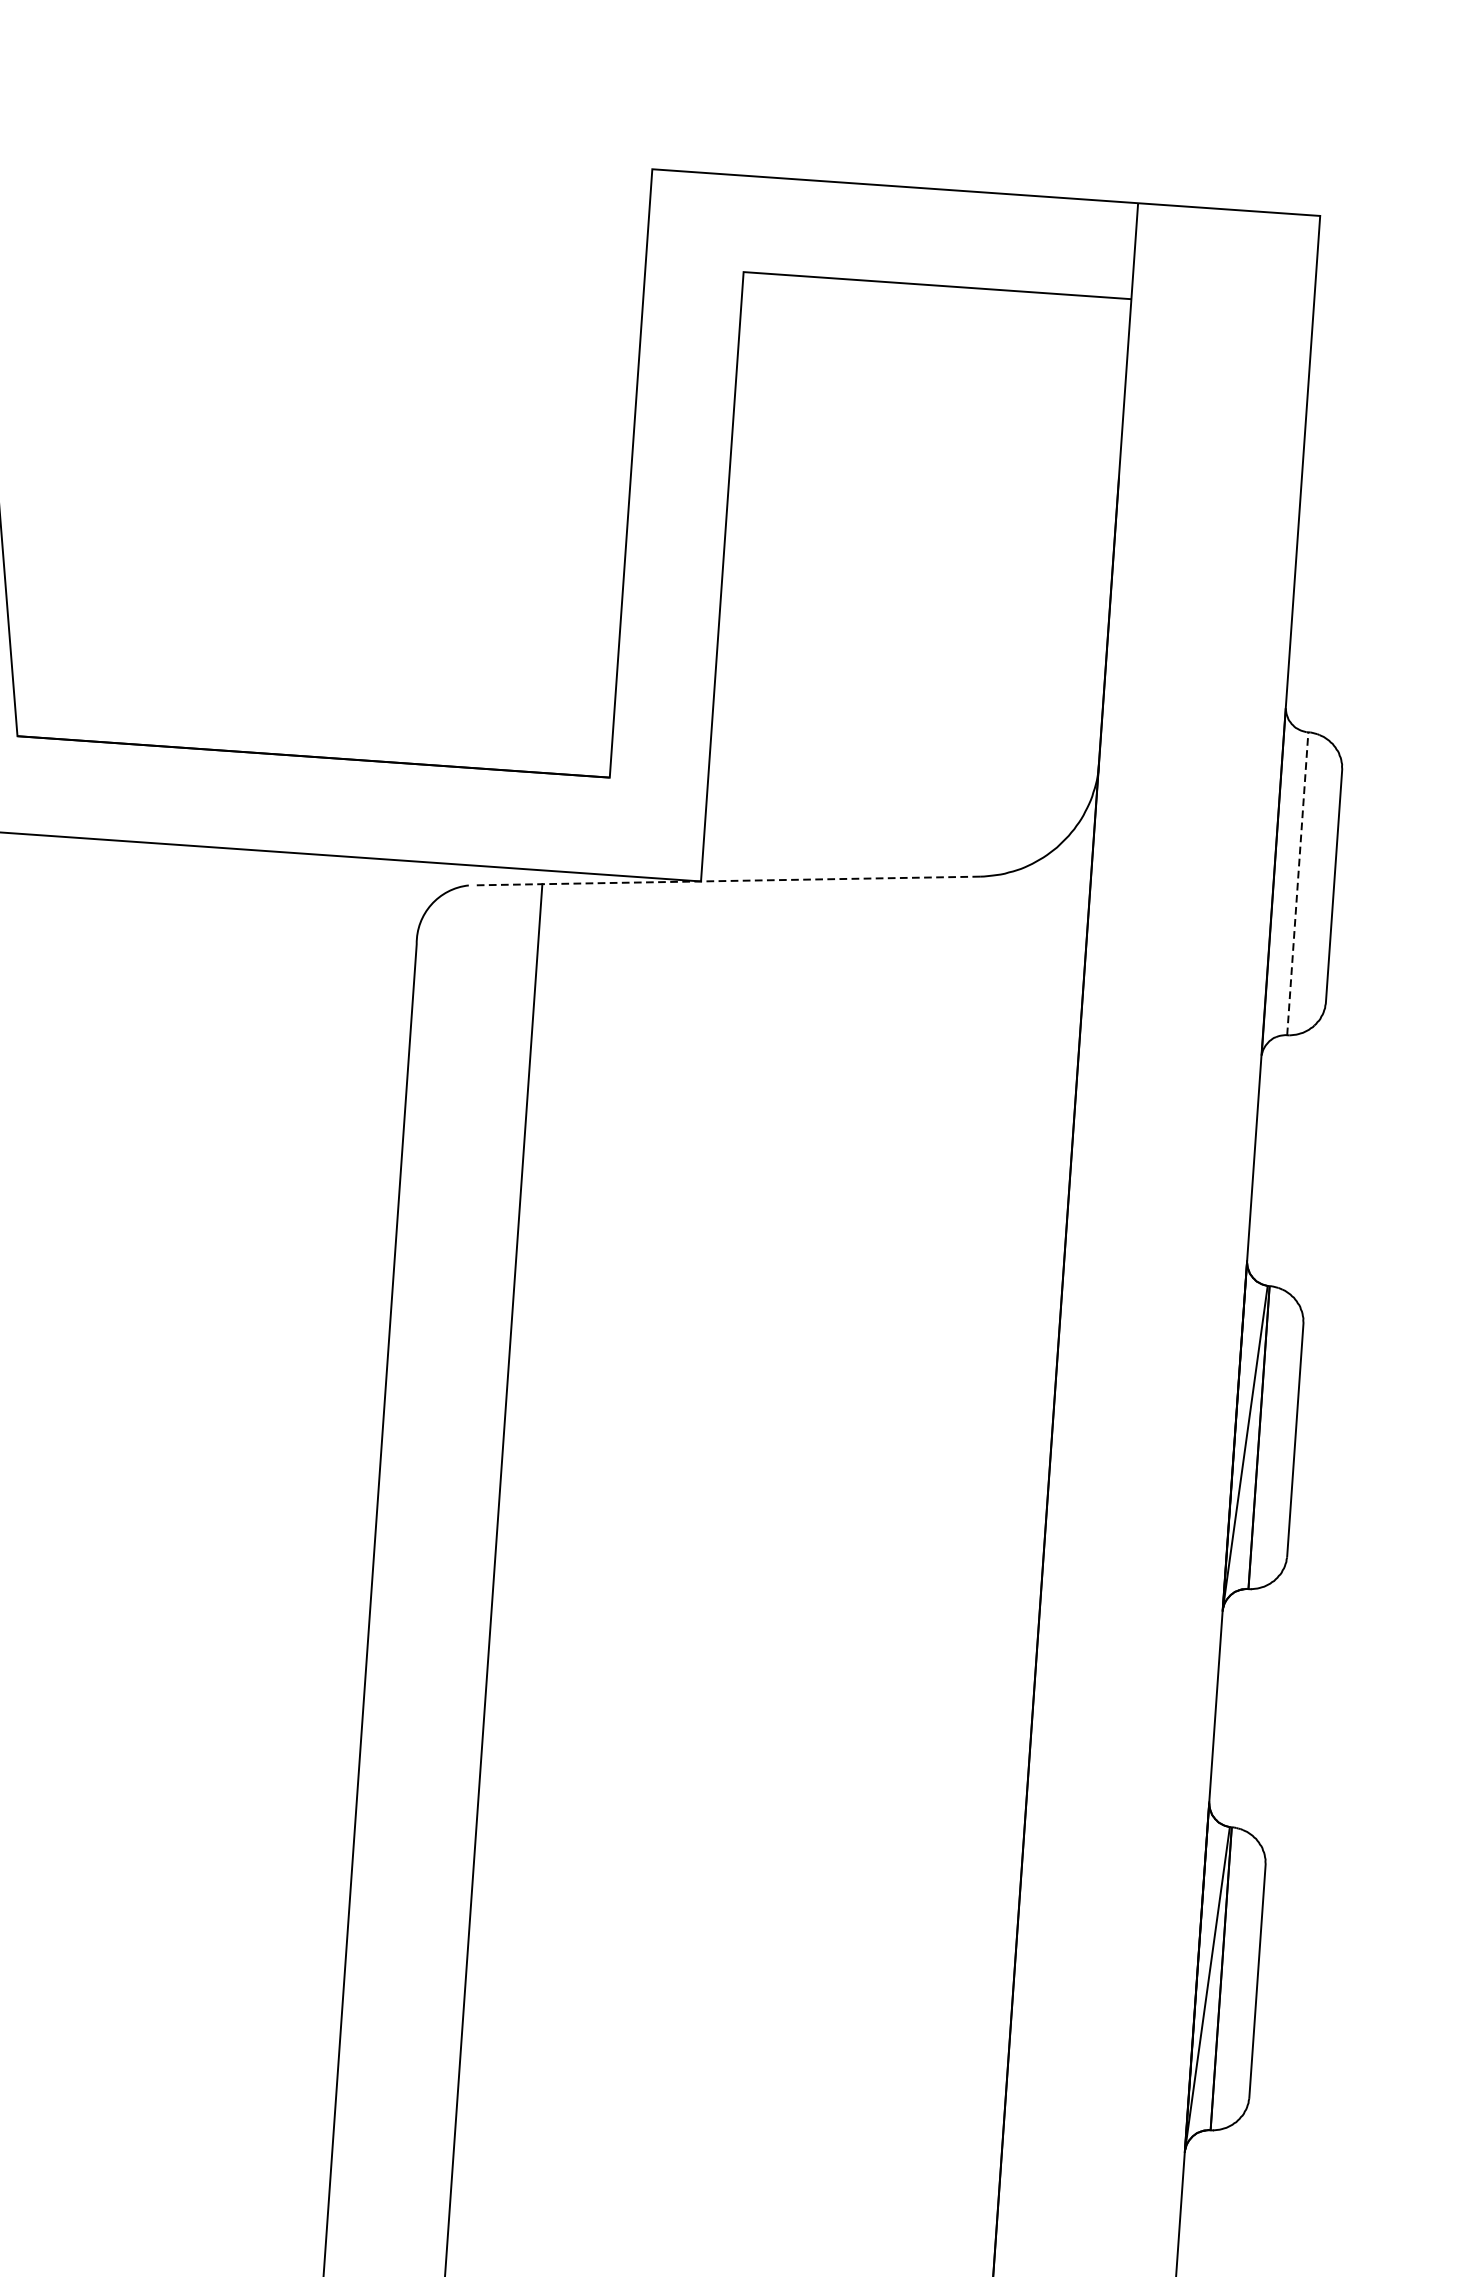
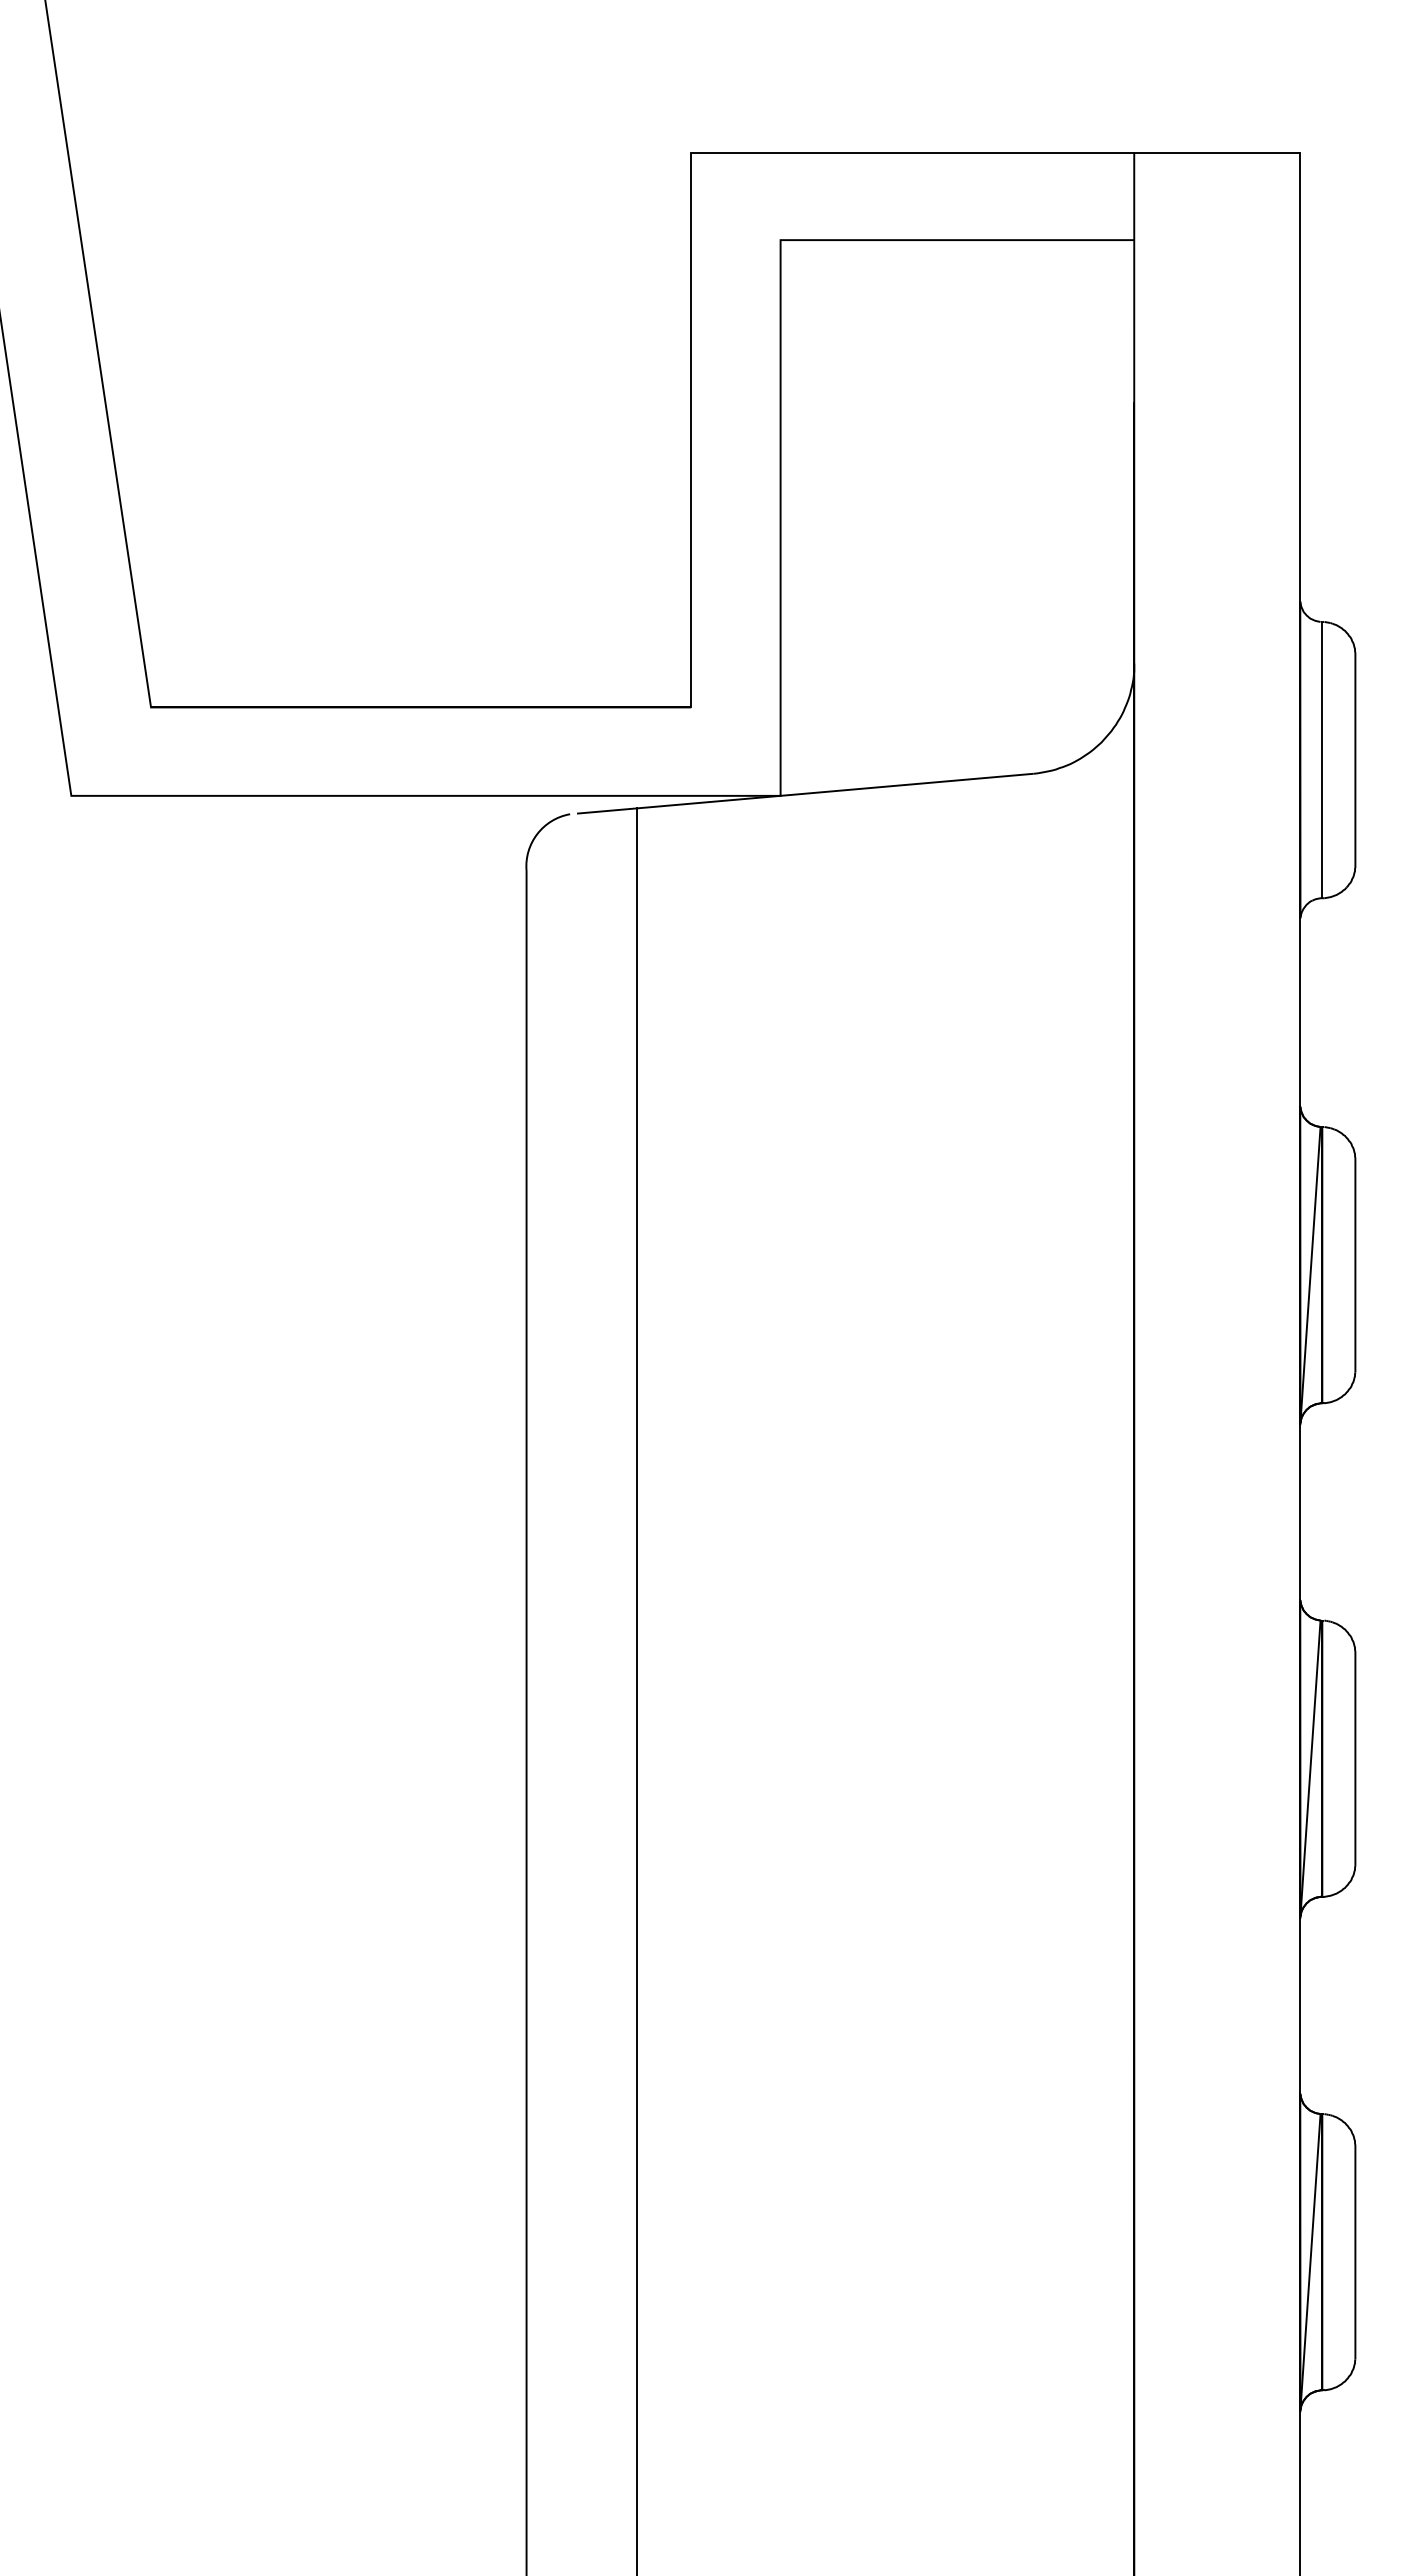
line: (727, 880) -> (804, 793), dashed -> solid
line: (1298, 883) -> (1322, 759), dashed -> solid

